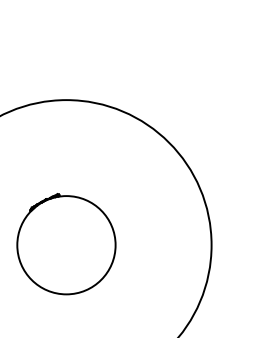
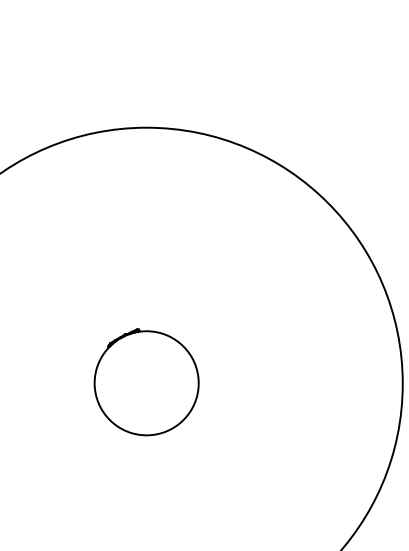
part: (66, 244) -> (146, 382), size x0.6

